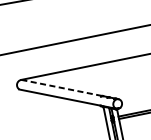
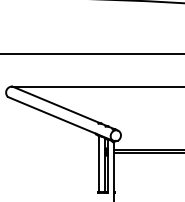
line: (61, 87) -> (56, 104), dashed -> solid

